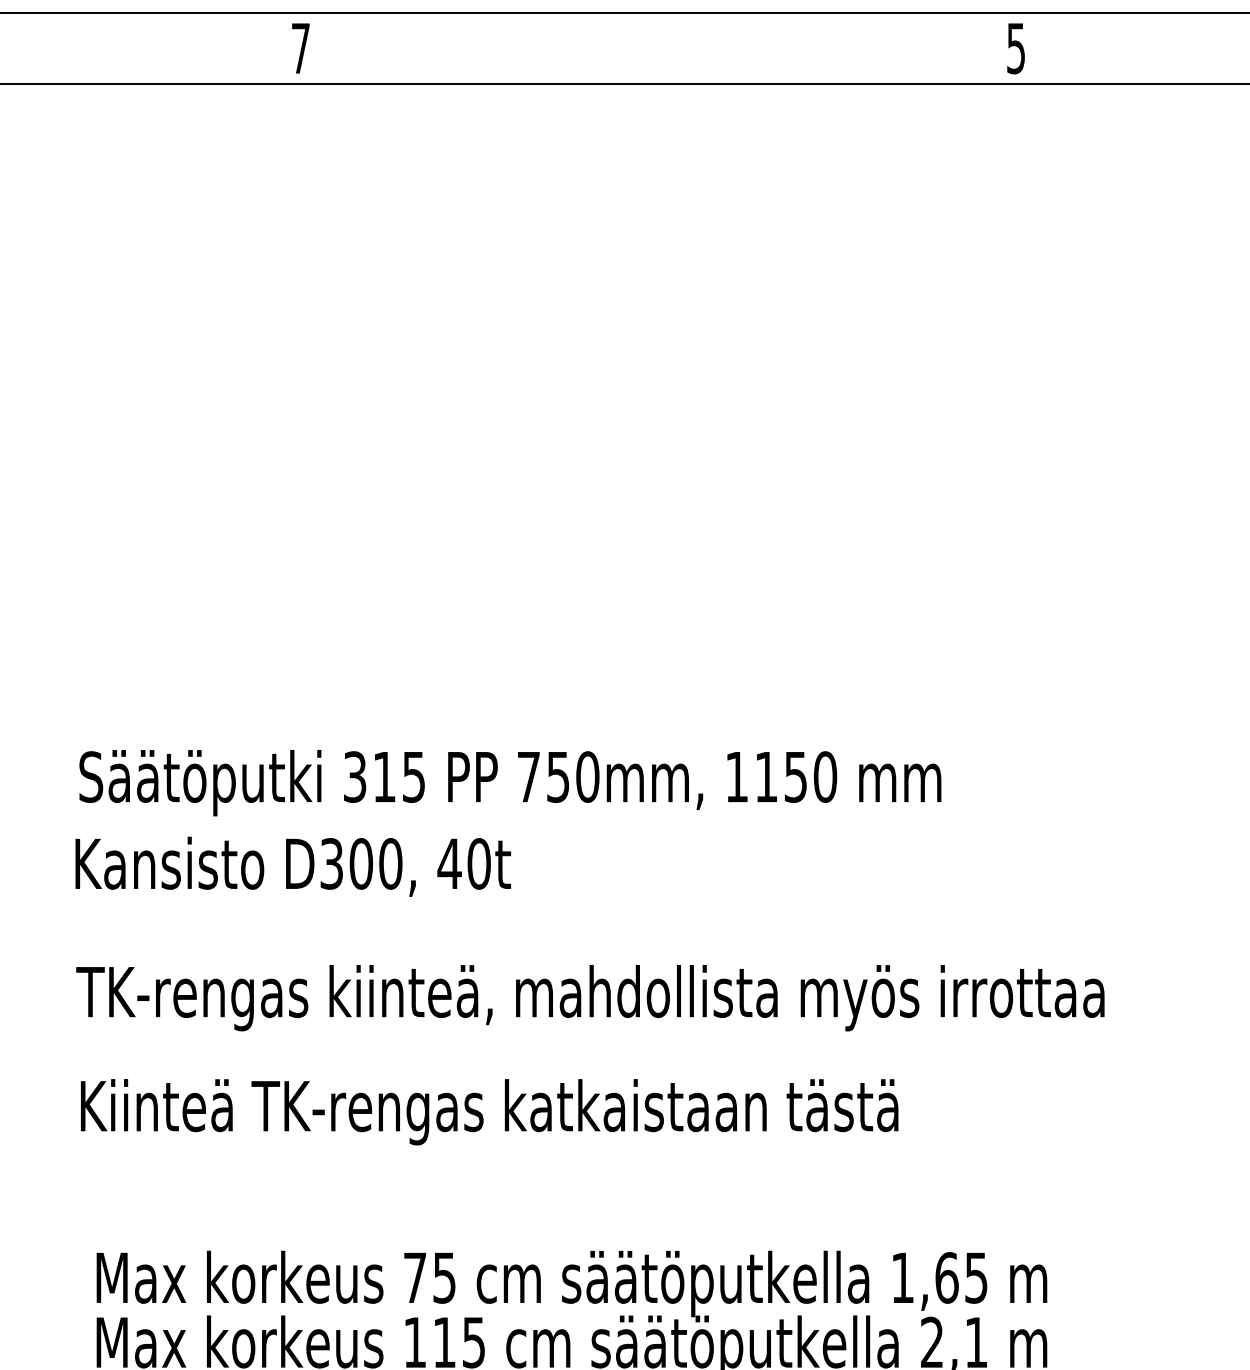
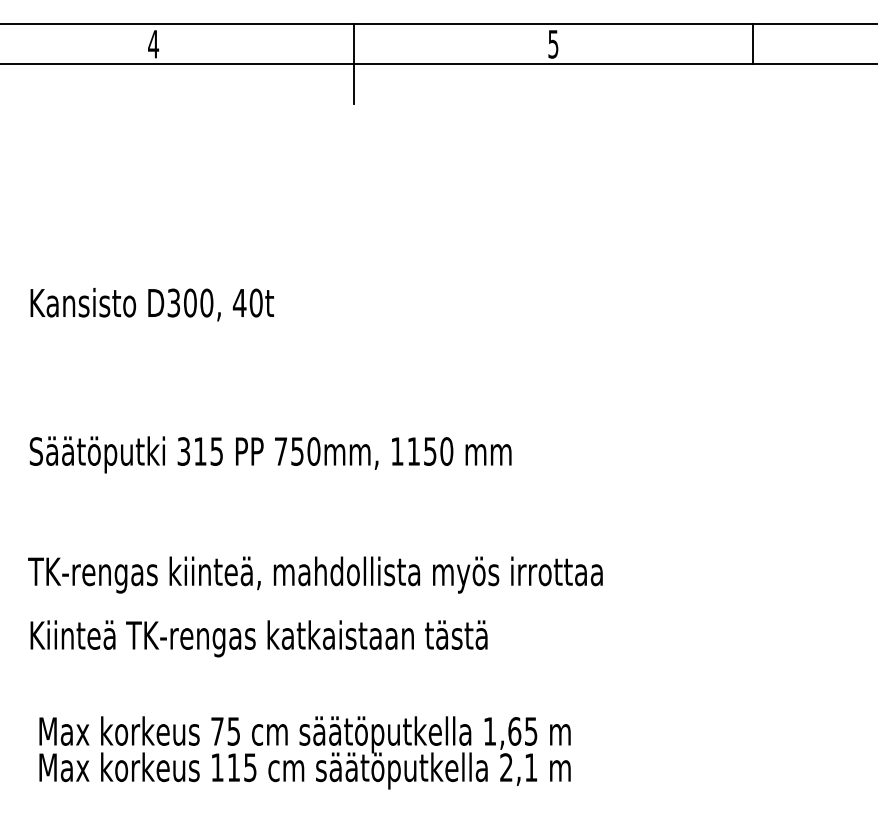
text: (300, 48) -> (153, 44), 7 -> 4
line: (658, 84) -> (353, 64), added
text: (291, 866) -> (151, 304), moved

